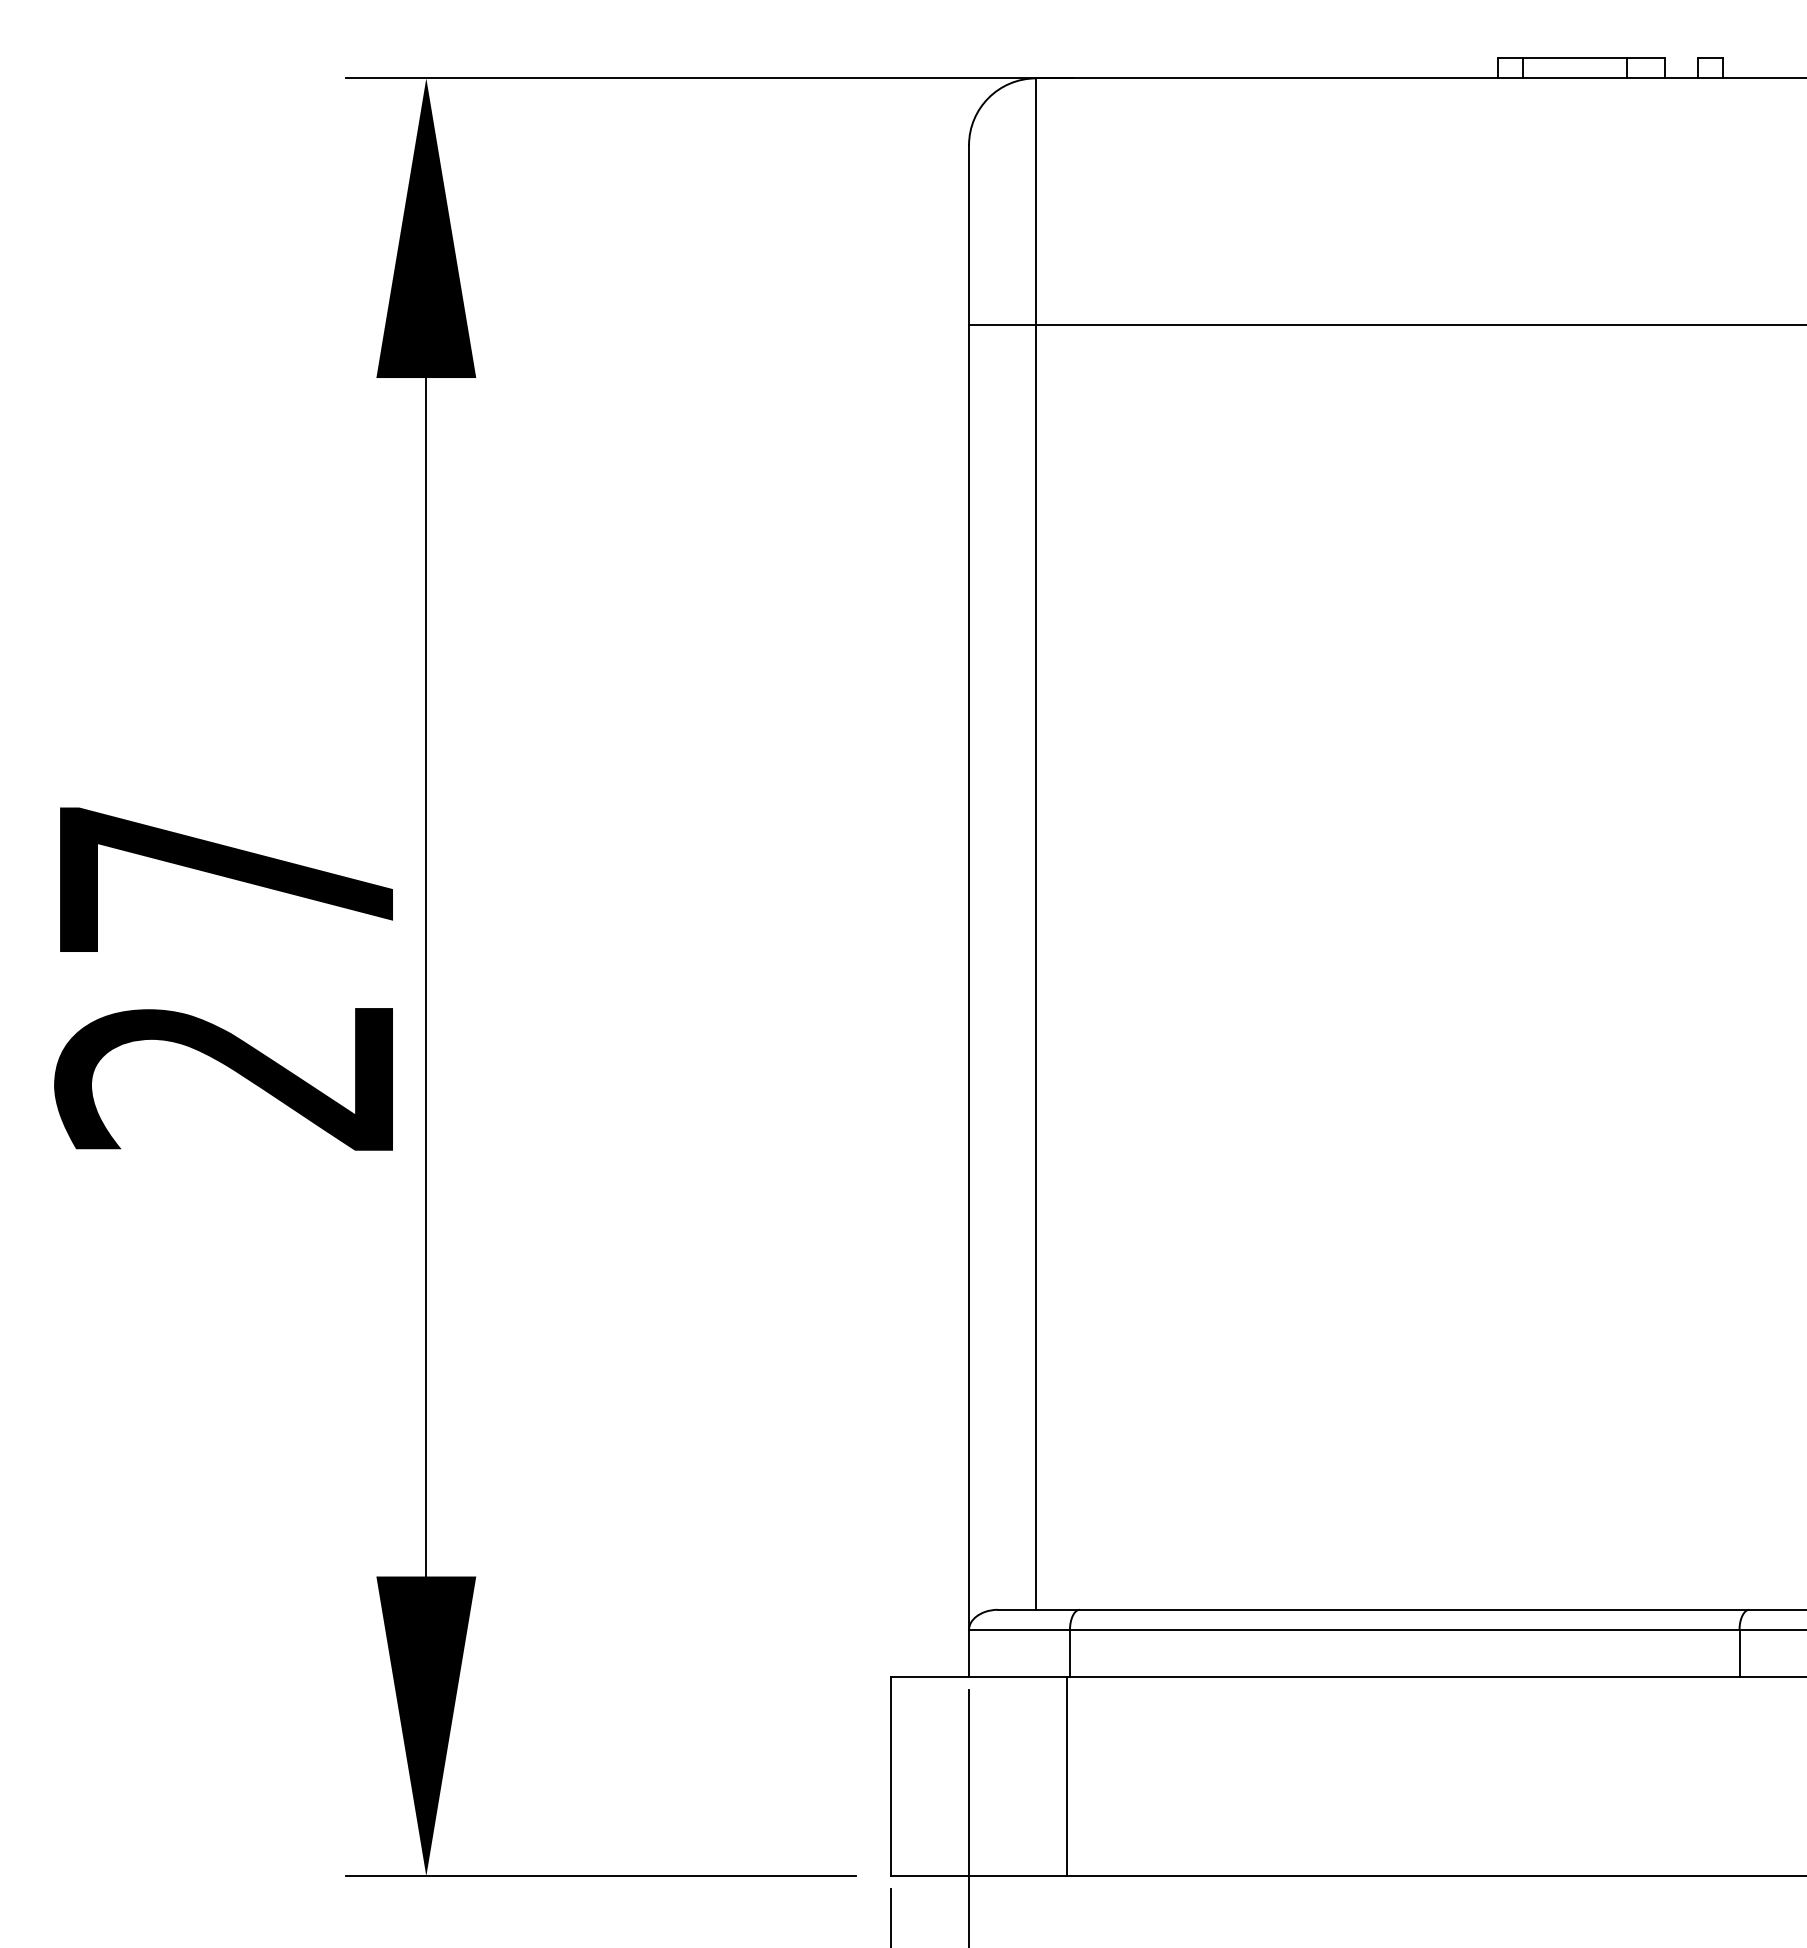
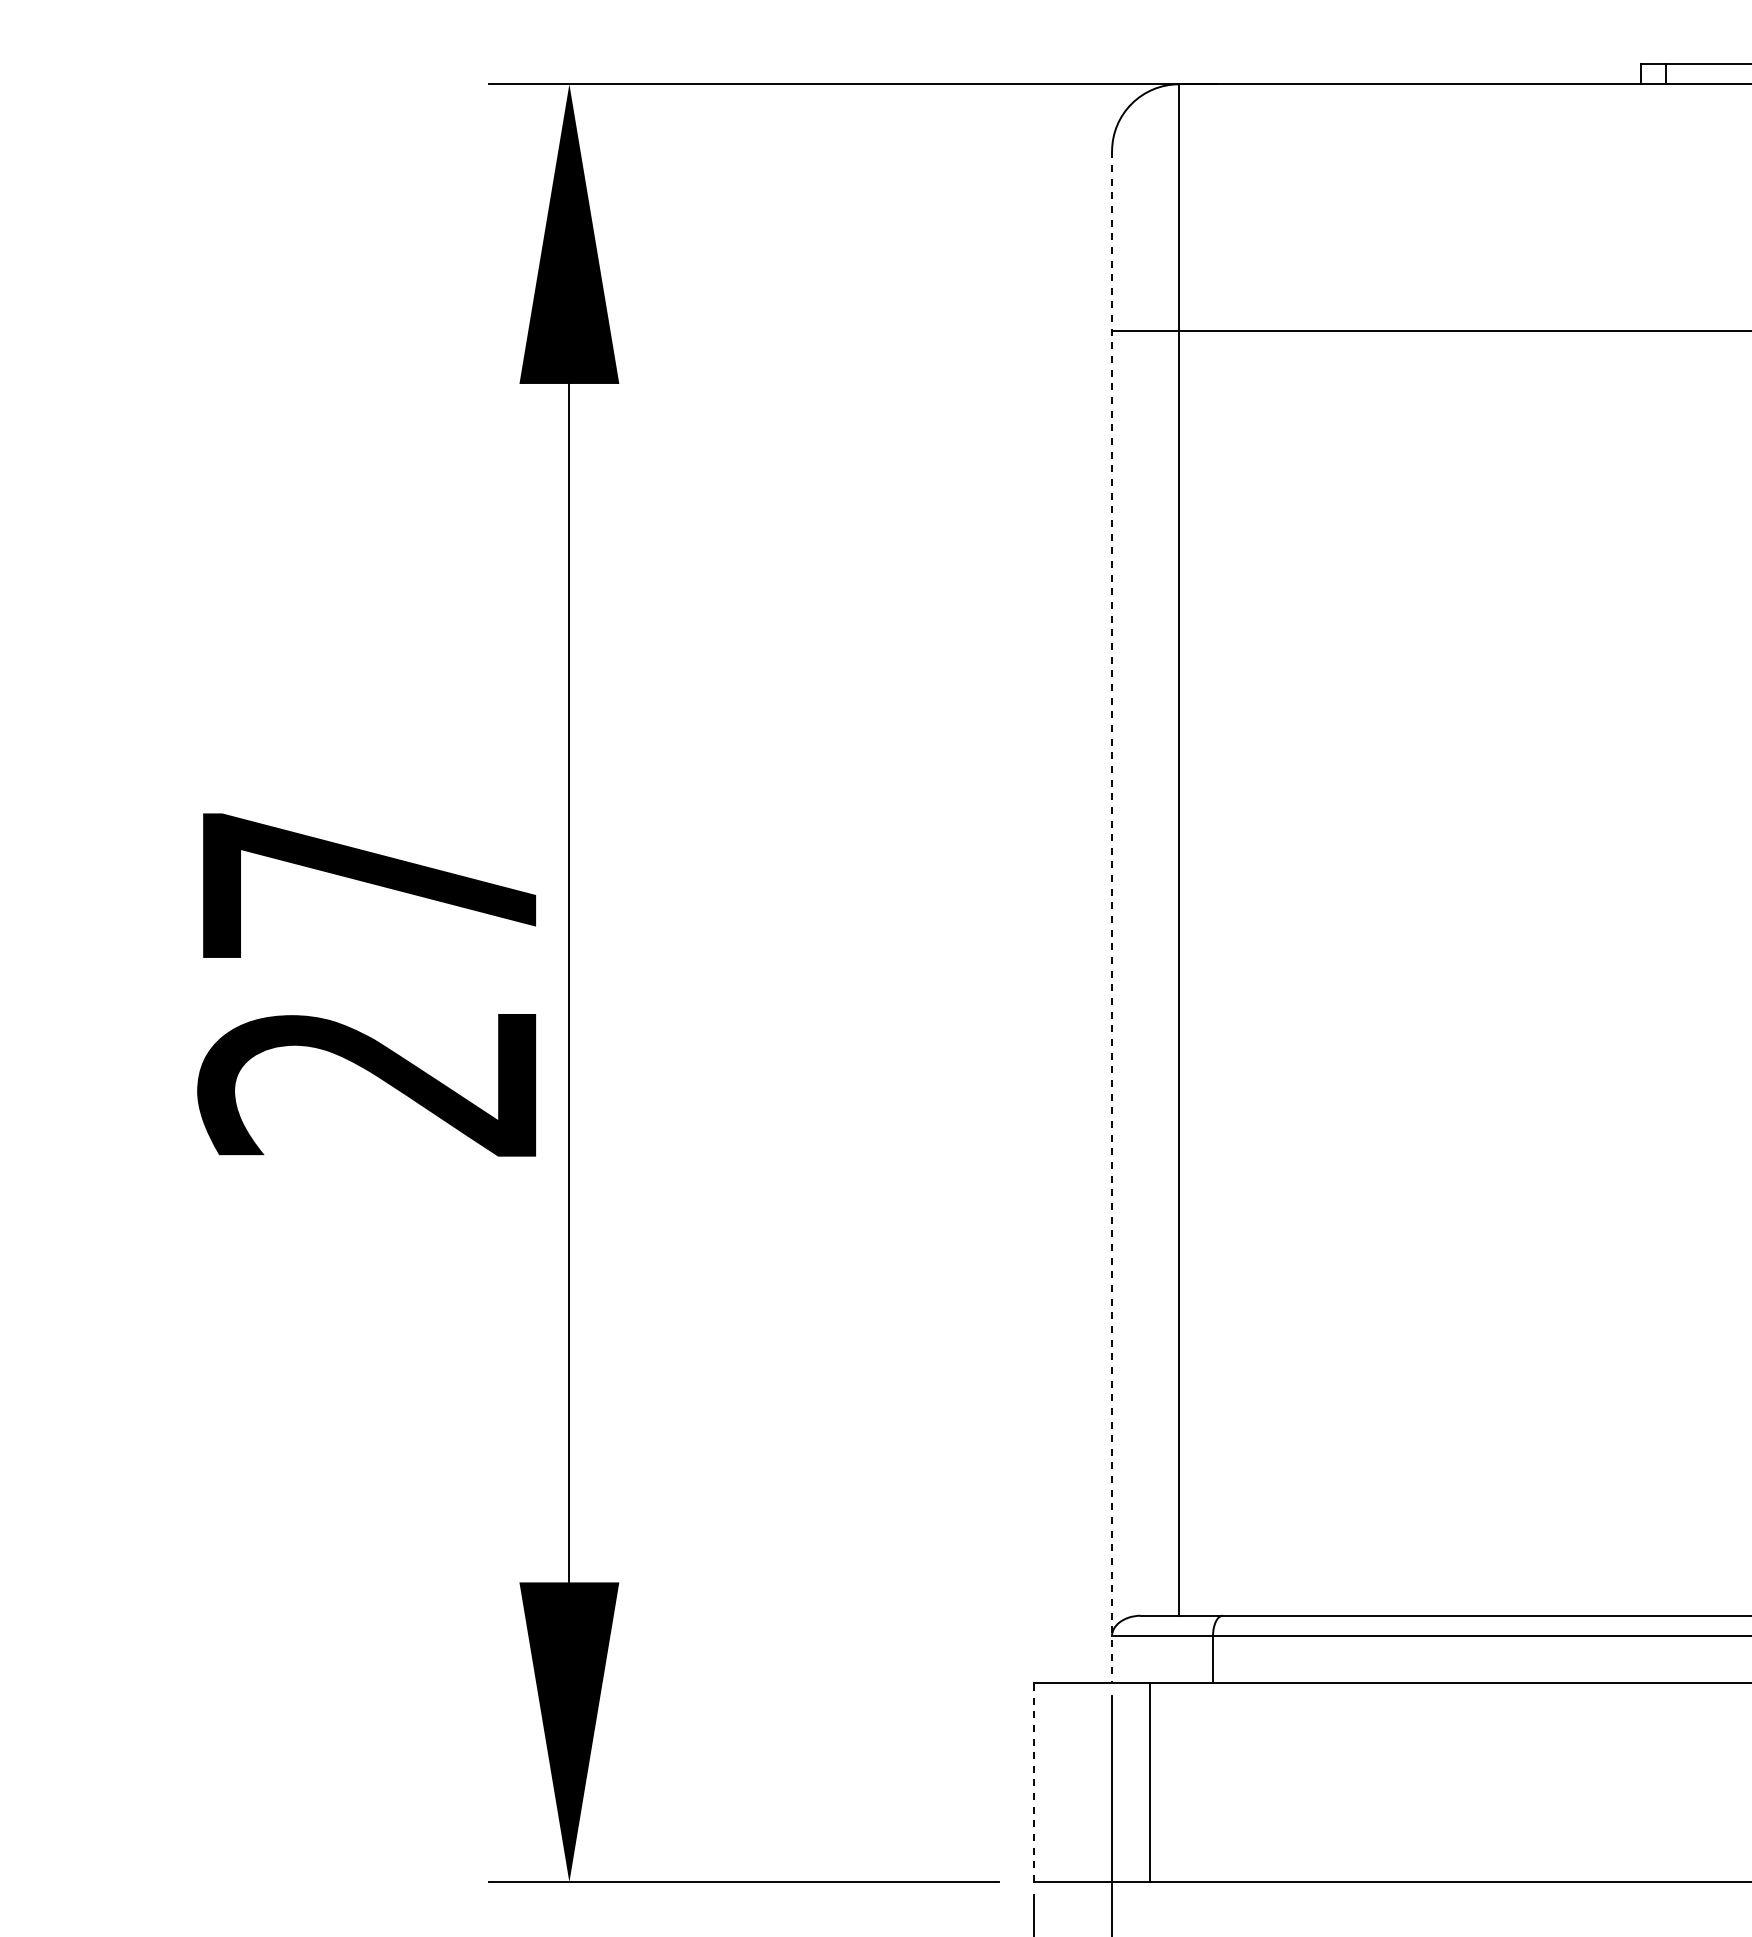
line: (969, 911) -> (1112, 917), solid -> dashed
line: (890, 1776) -> (1033, 1782), solid -> dashed
line: (1066, 1776) -> (1149, 1782), moved

